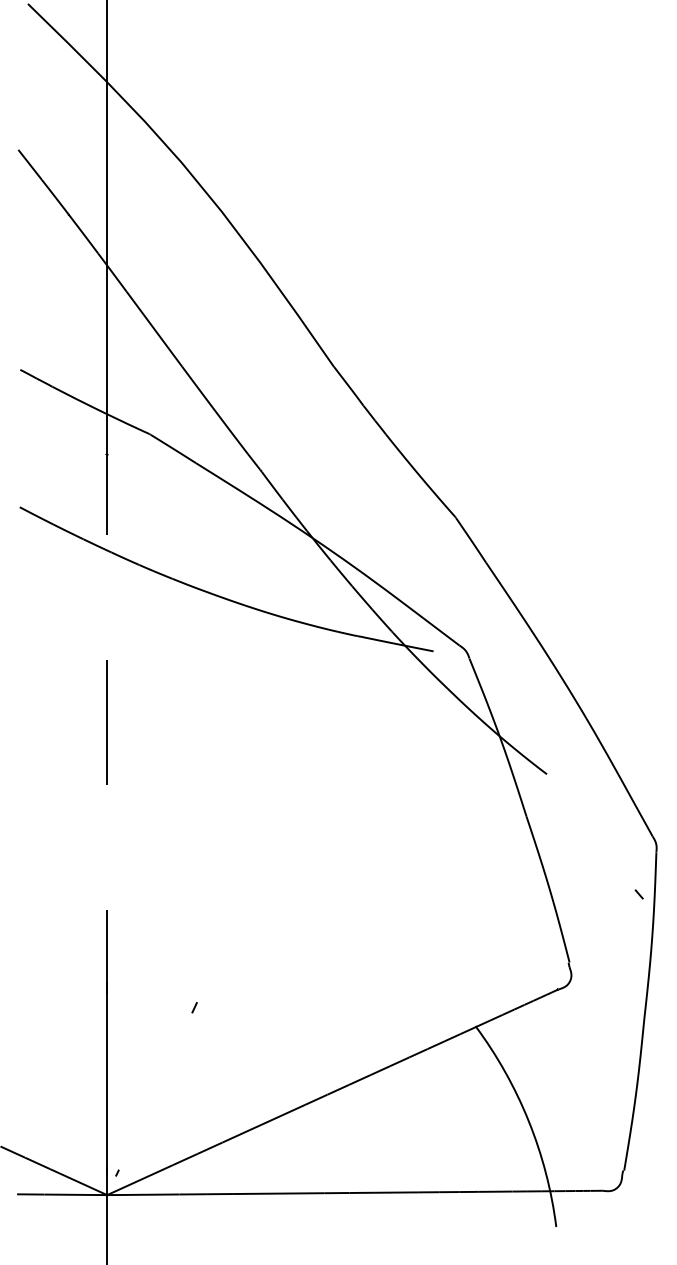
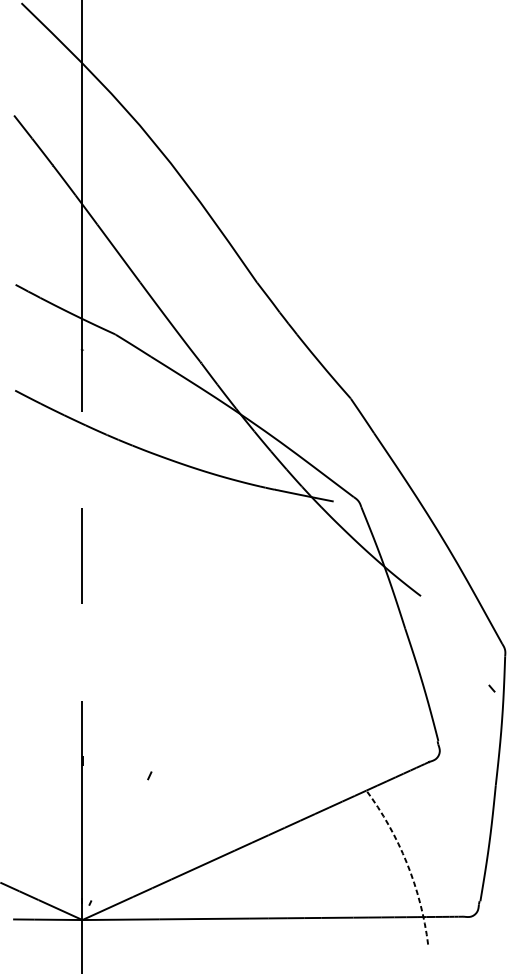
arc: (528, 1121) -> (406, 863), solid -> dashed

